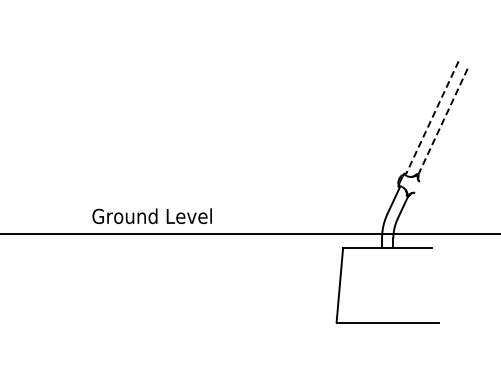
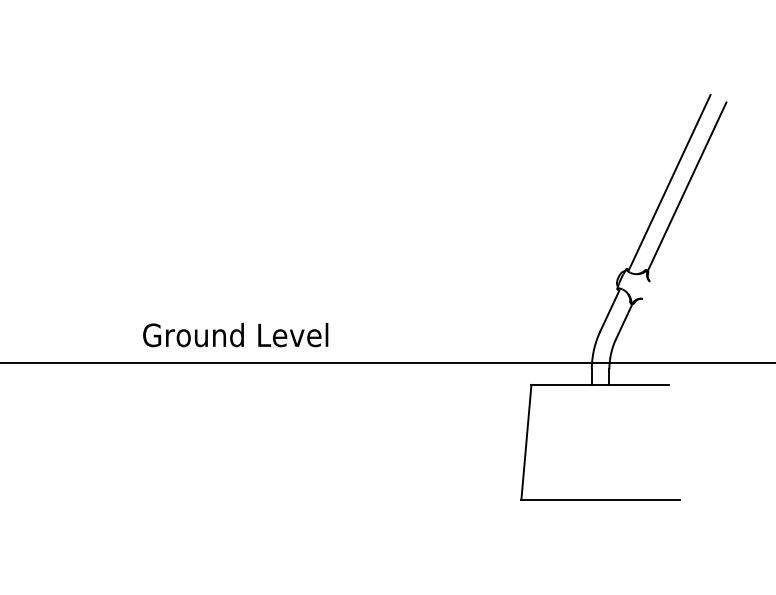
line: (432, 118) -> (669, 183), dashed -> solid
line: (443, 120) -> (687, 186), dashed -> solid

